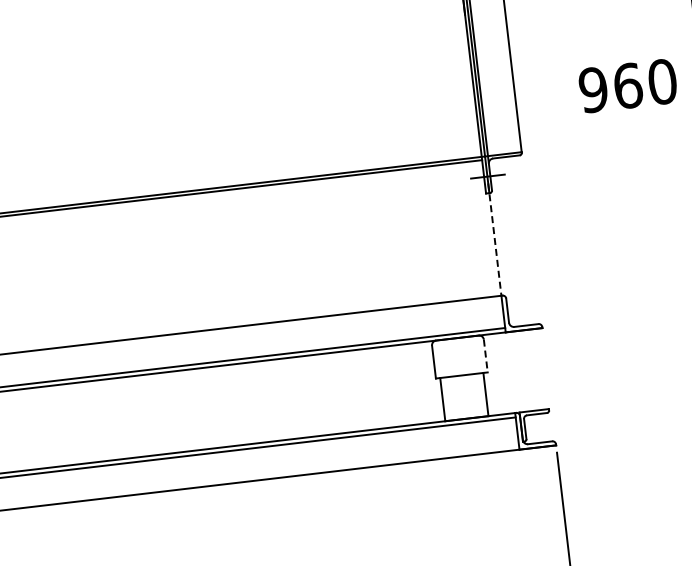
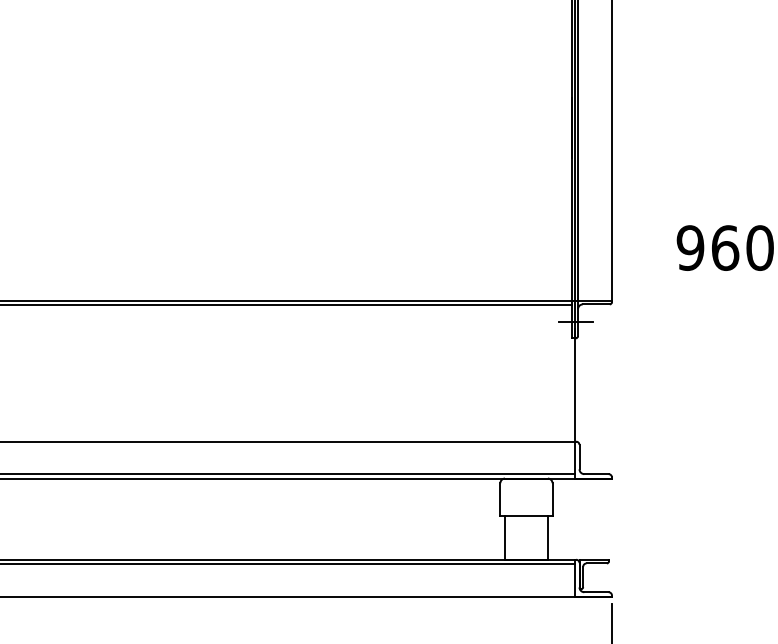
line: (495, 239) -> (575, 385), dashed -> solid
line: (485, 355) -> (552, 499), dashed -> solid

